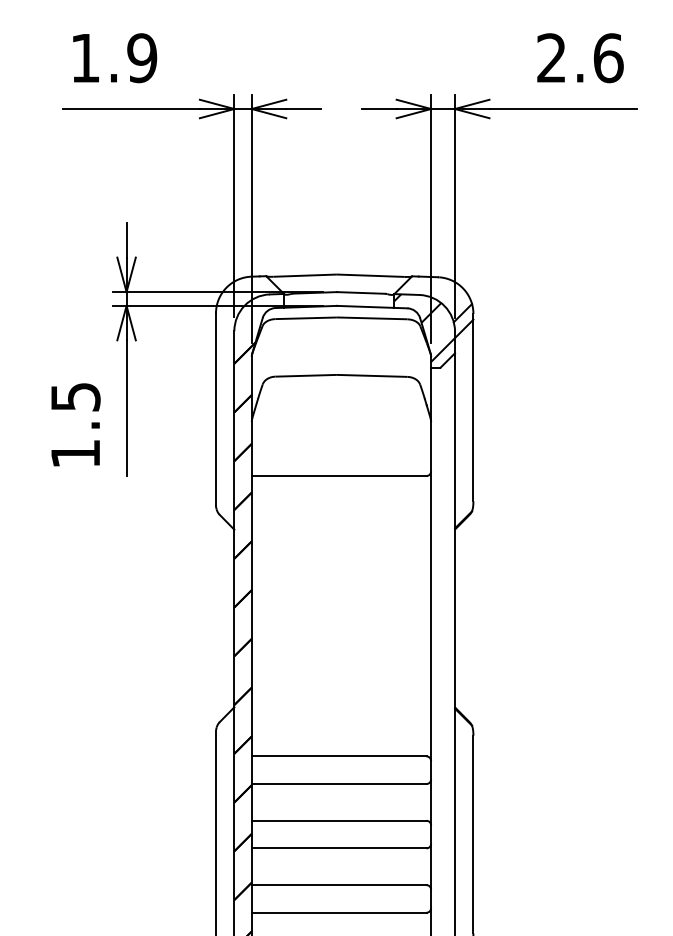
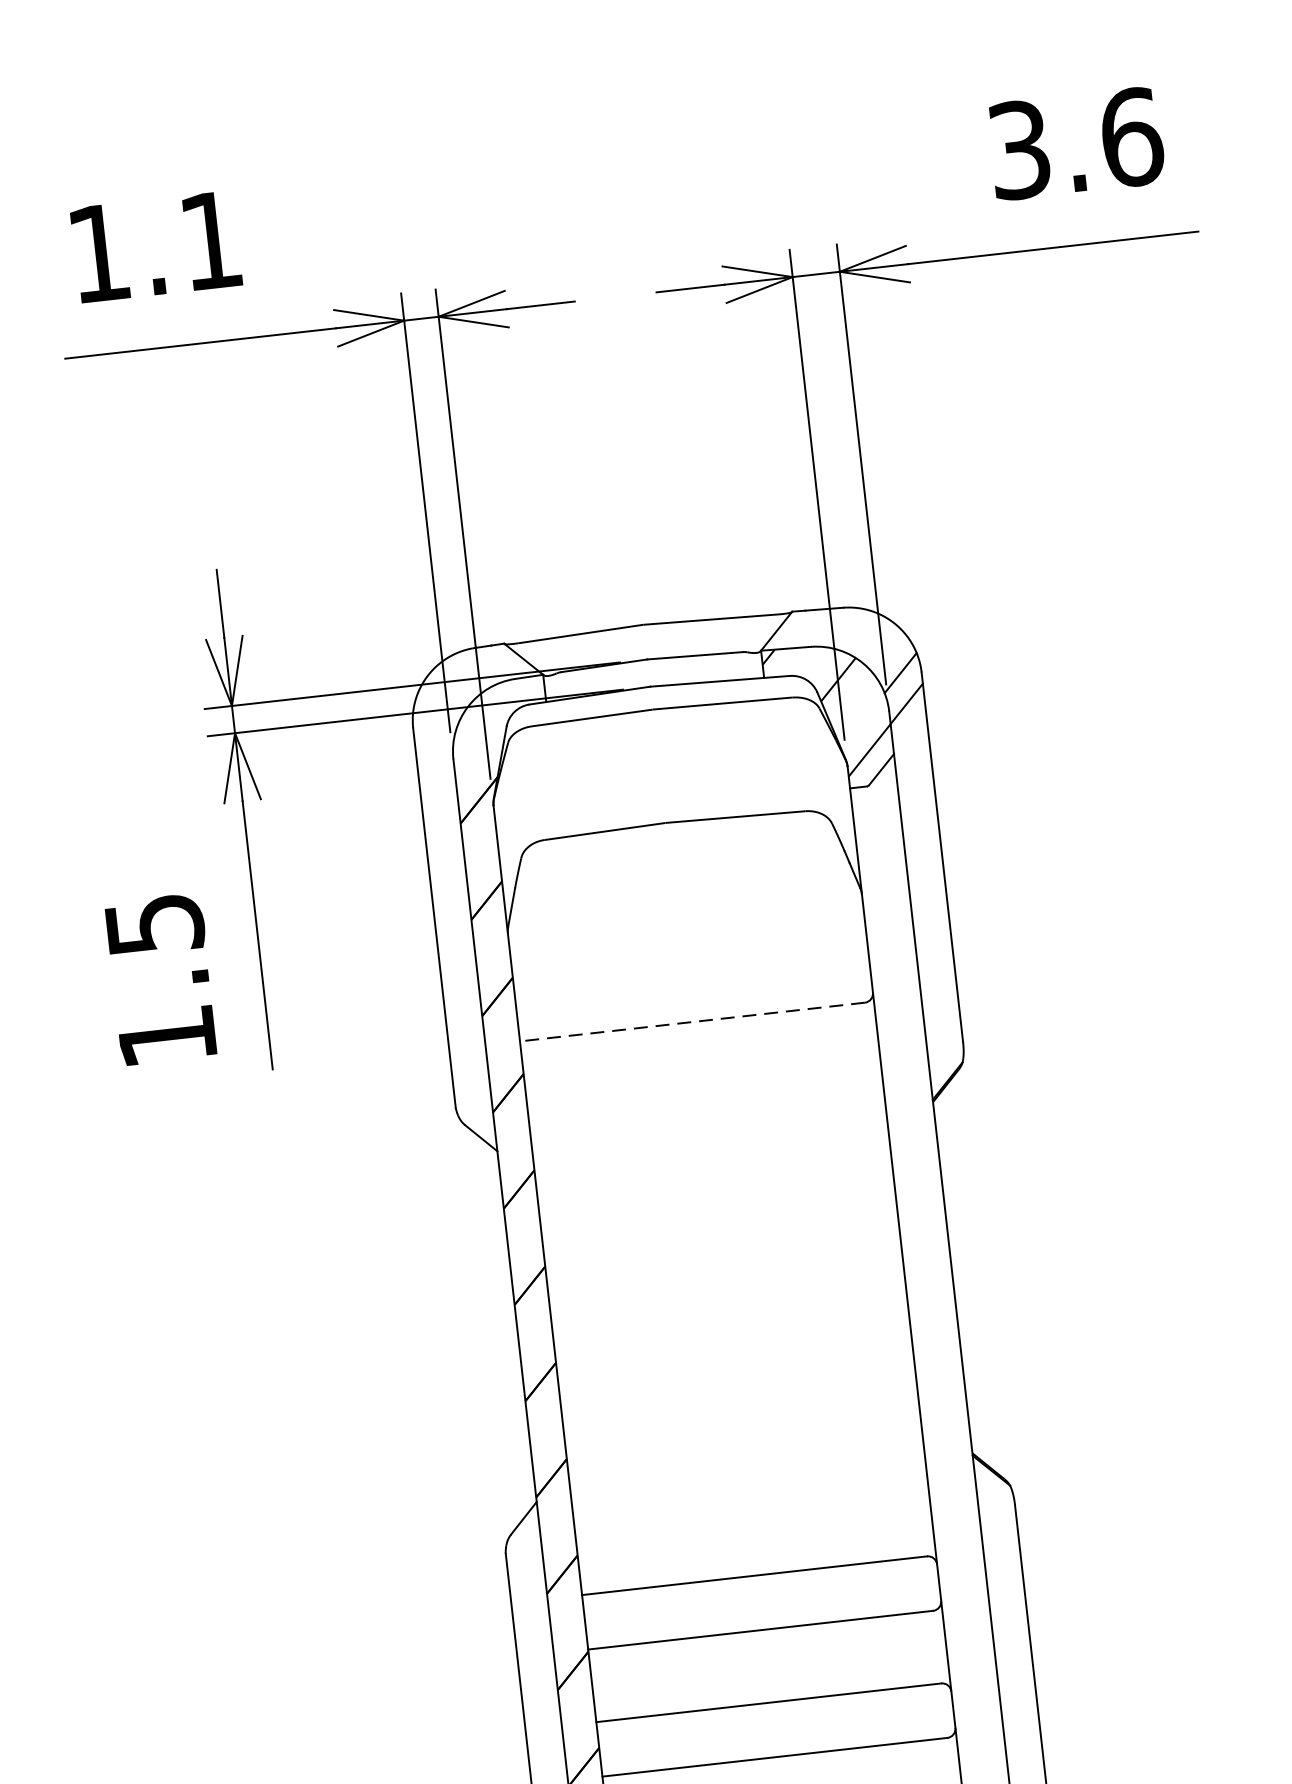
text: (142, 58) -> (211, 241), 1.9 -> 1.1
text: (551, 58) -> (1019, 150), 2.6 -> 3.6
line: (338, 476) -> (691, 1023), solid -> dashed

